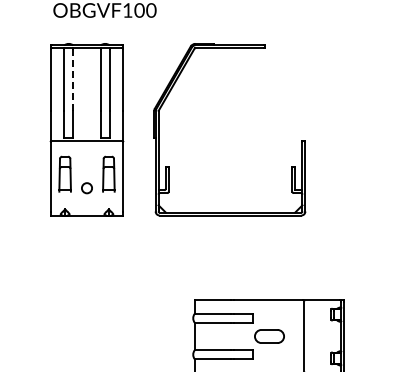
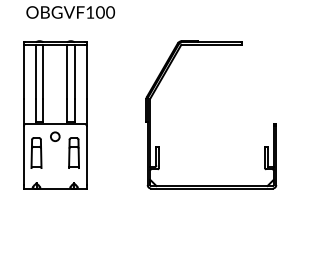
line: (73, 79) -> (43, 71), dashed -> solid
part: (169, 94) -> (159, 84), moved
circle: (86, 188) -> (54, 136), moved

